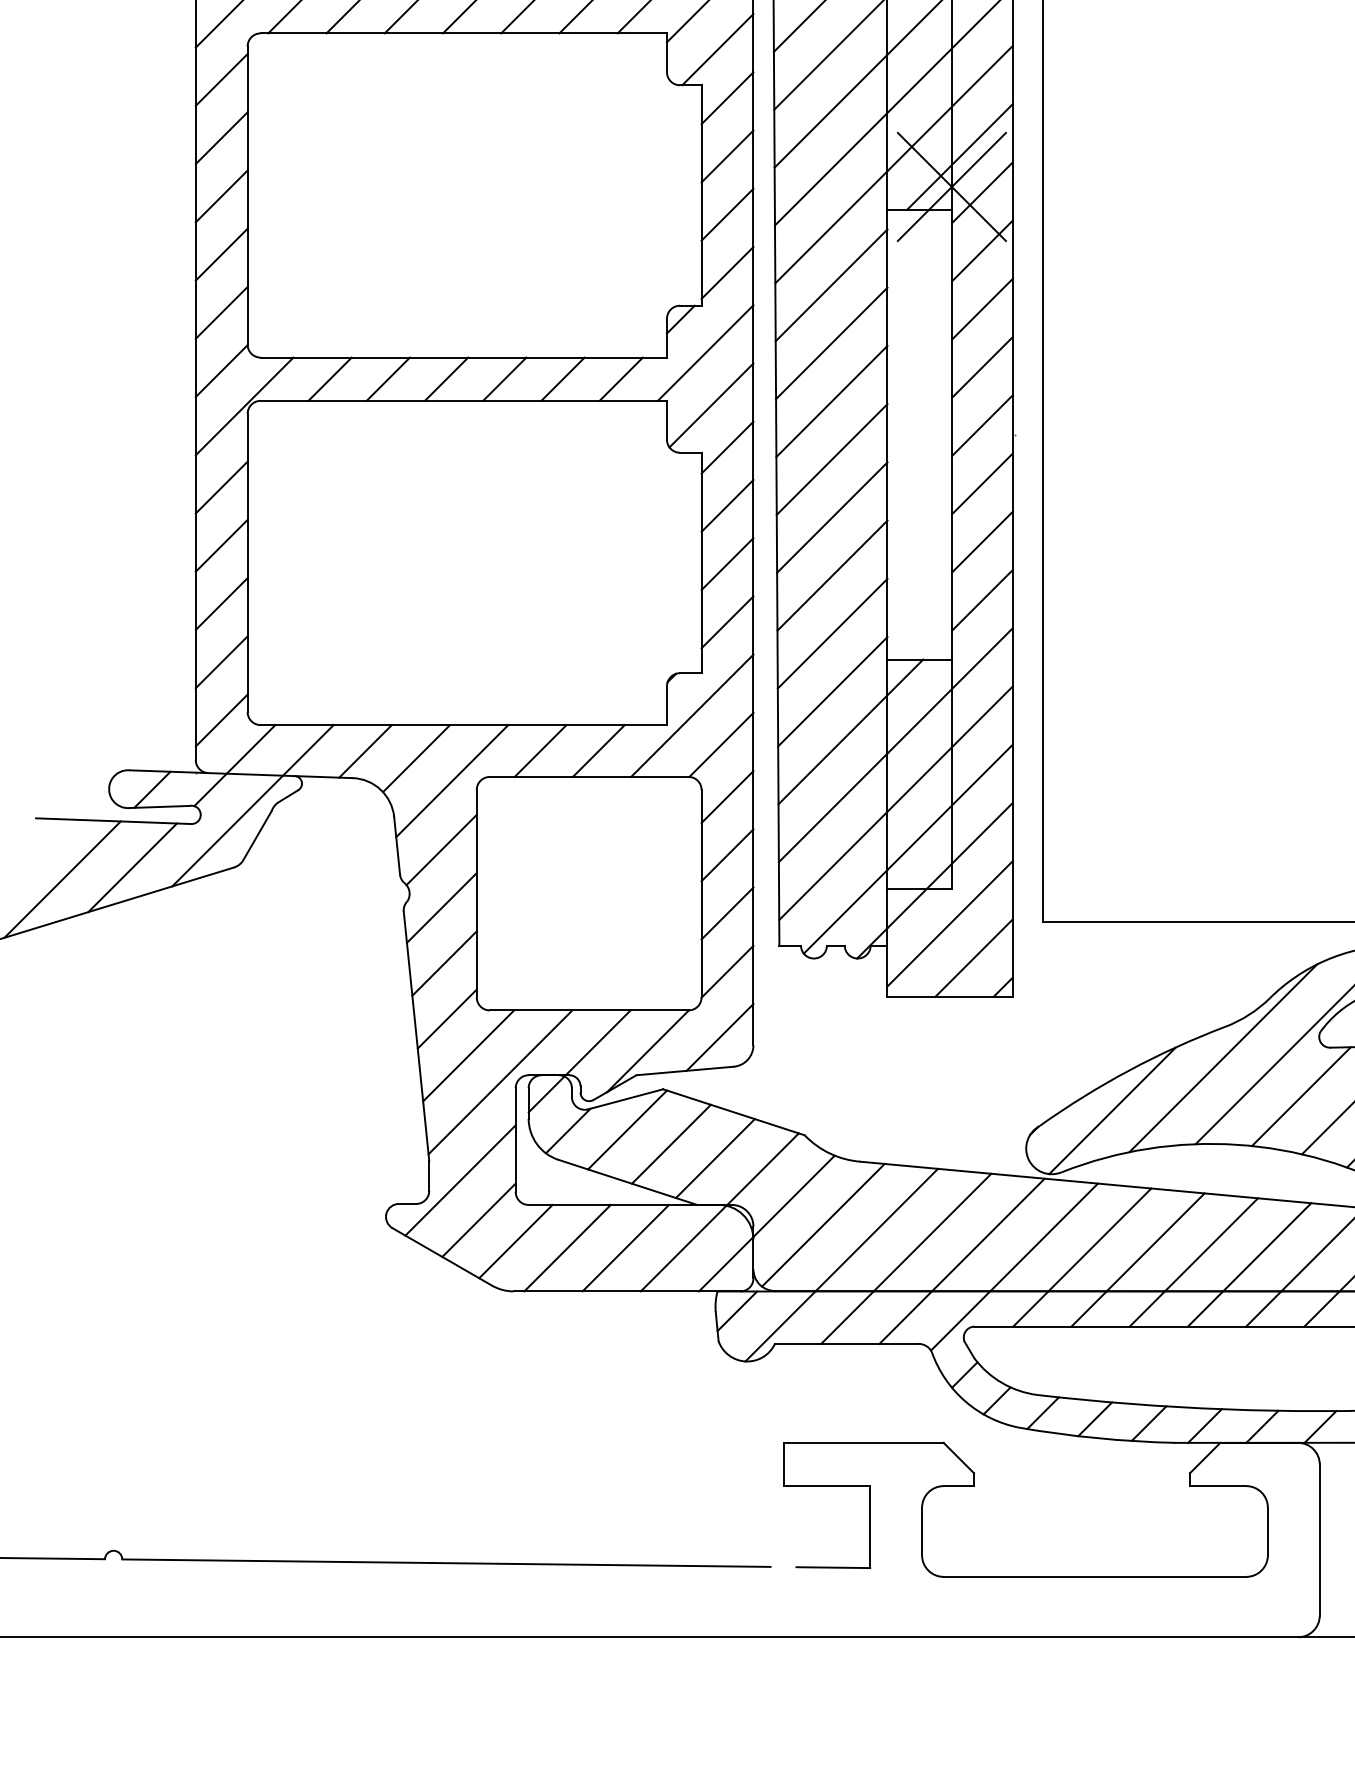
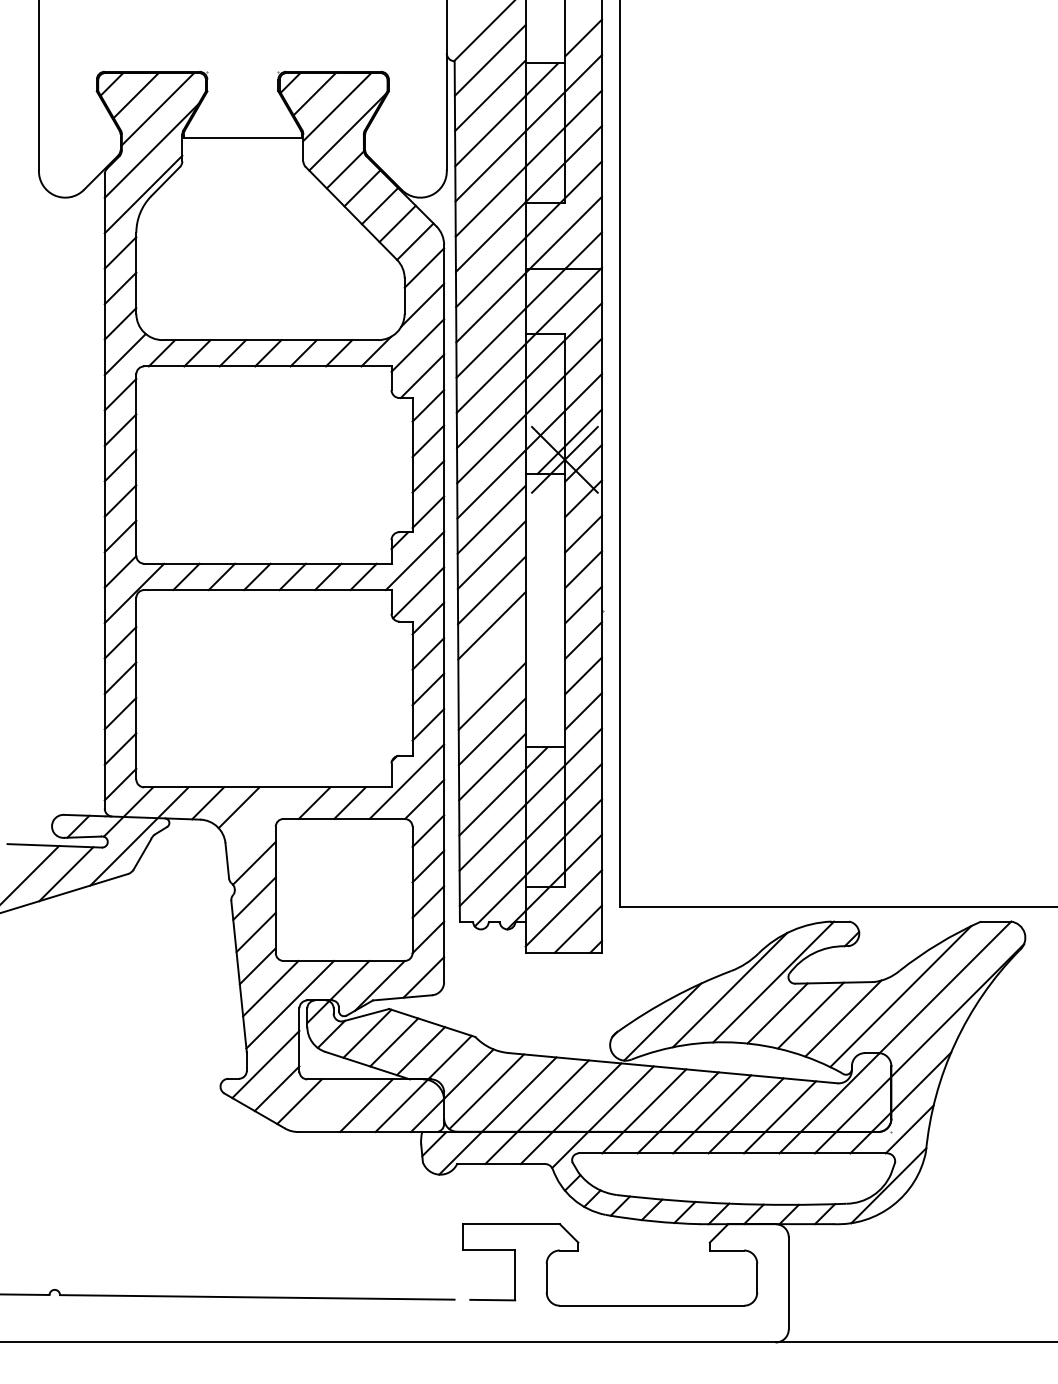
line: (831, 516) -> (491, 660), removed
line: (451, 781) -> (260, 821), removed
line: (566, 1247) -> (330, 1105), removed

